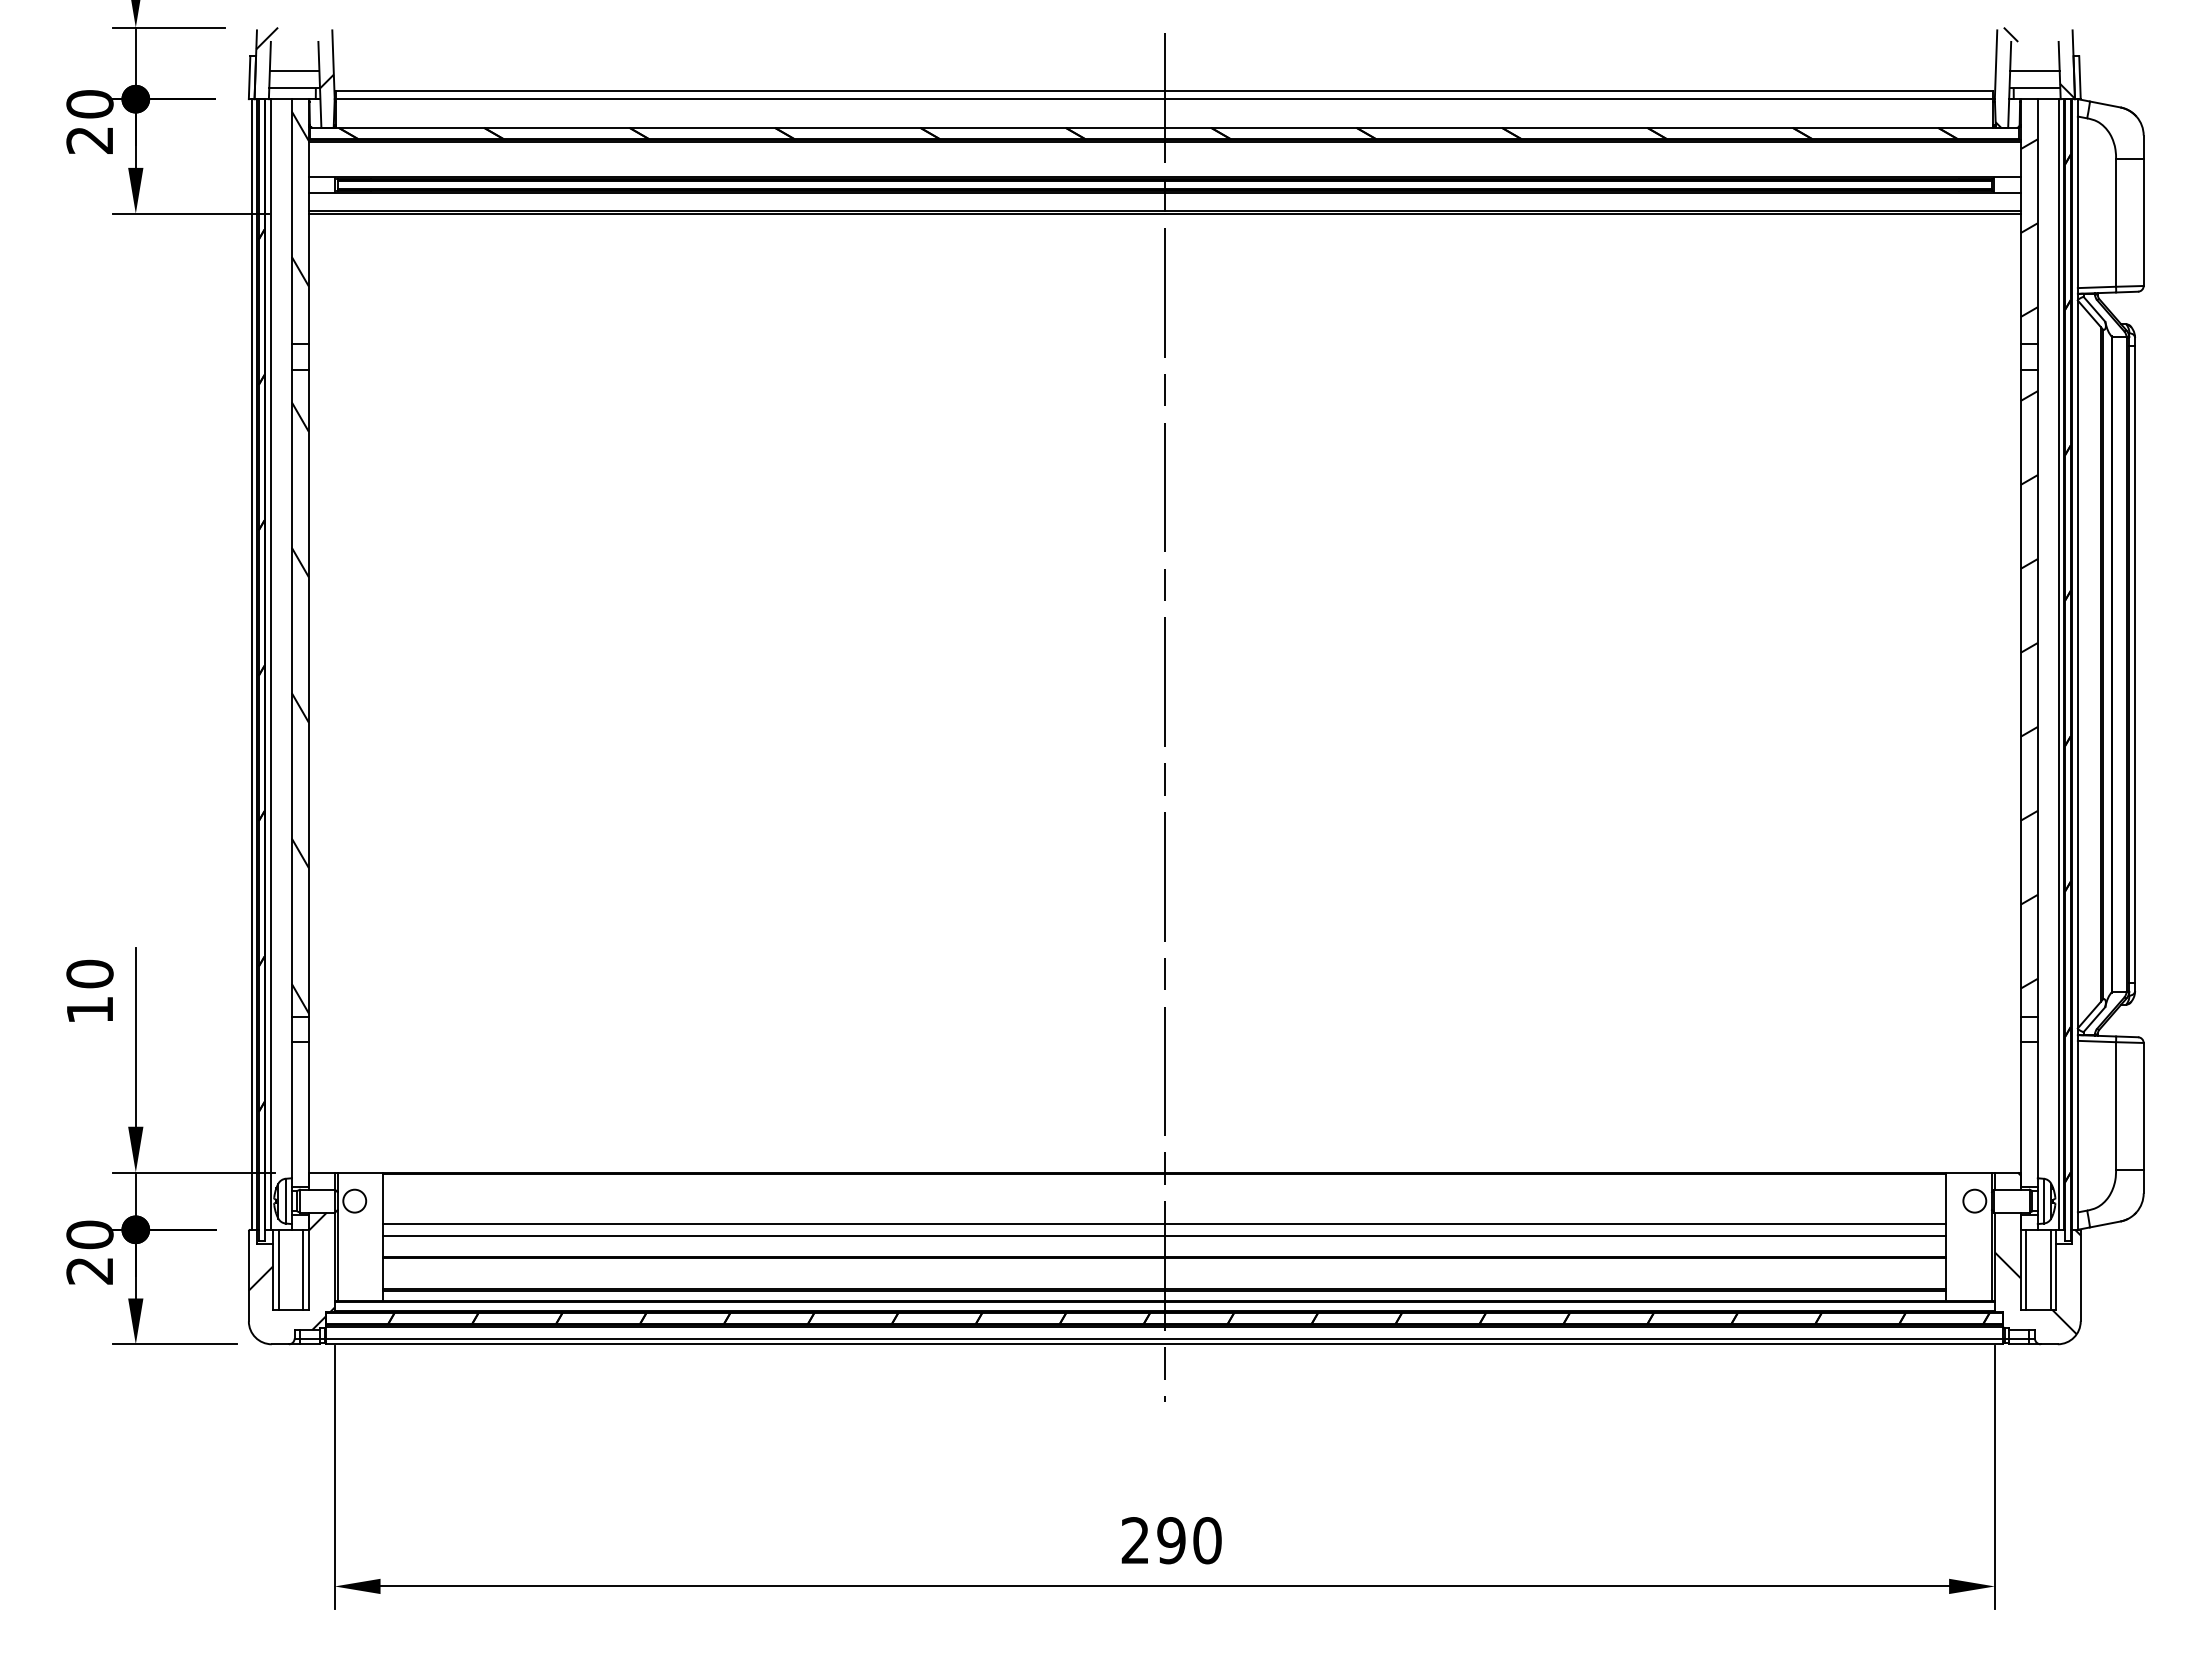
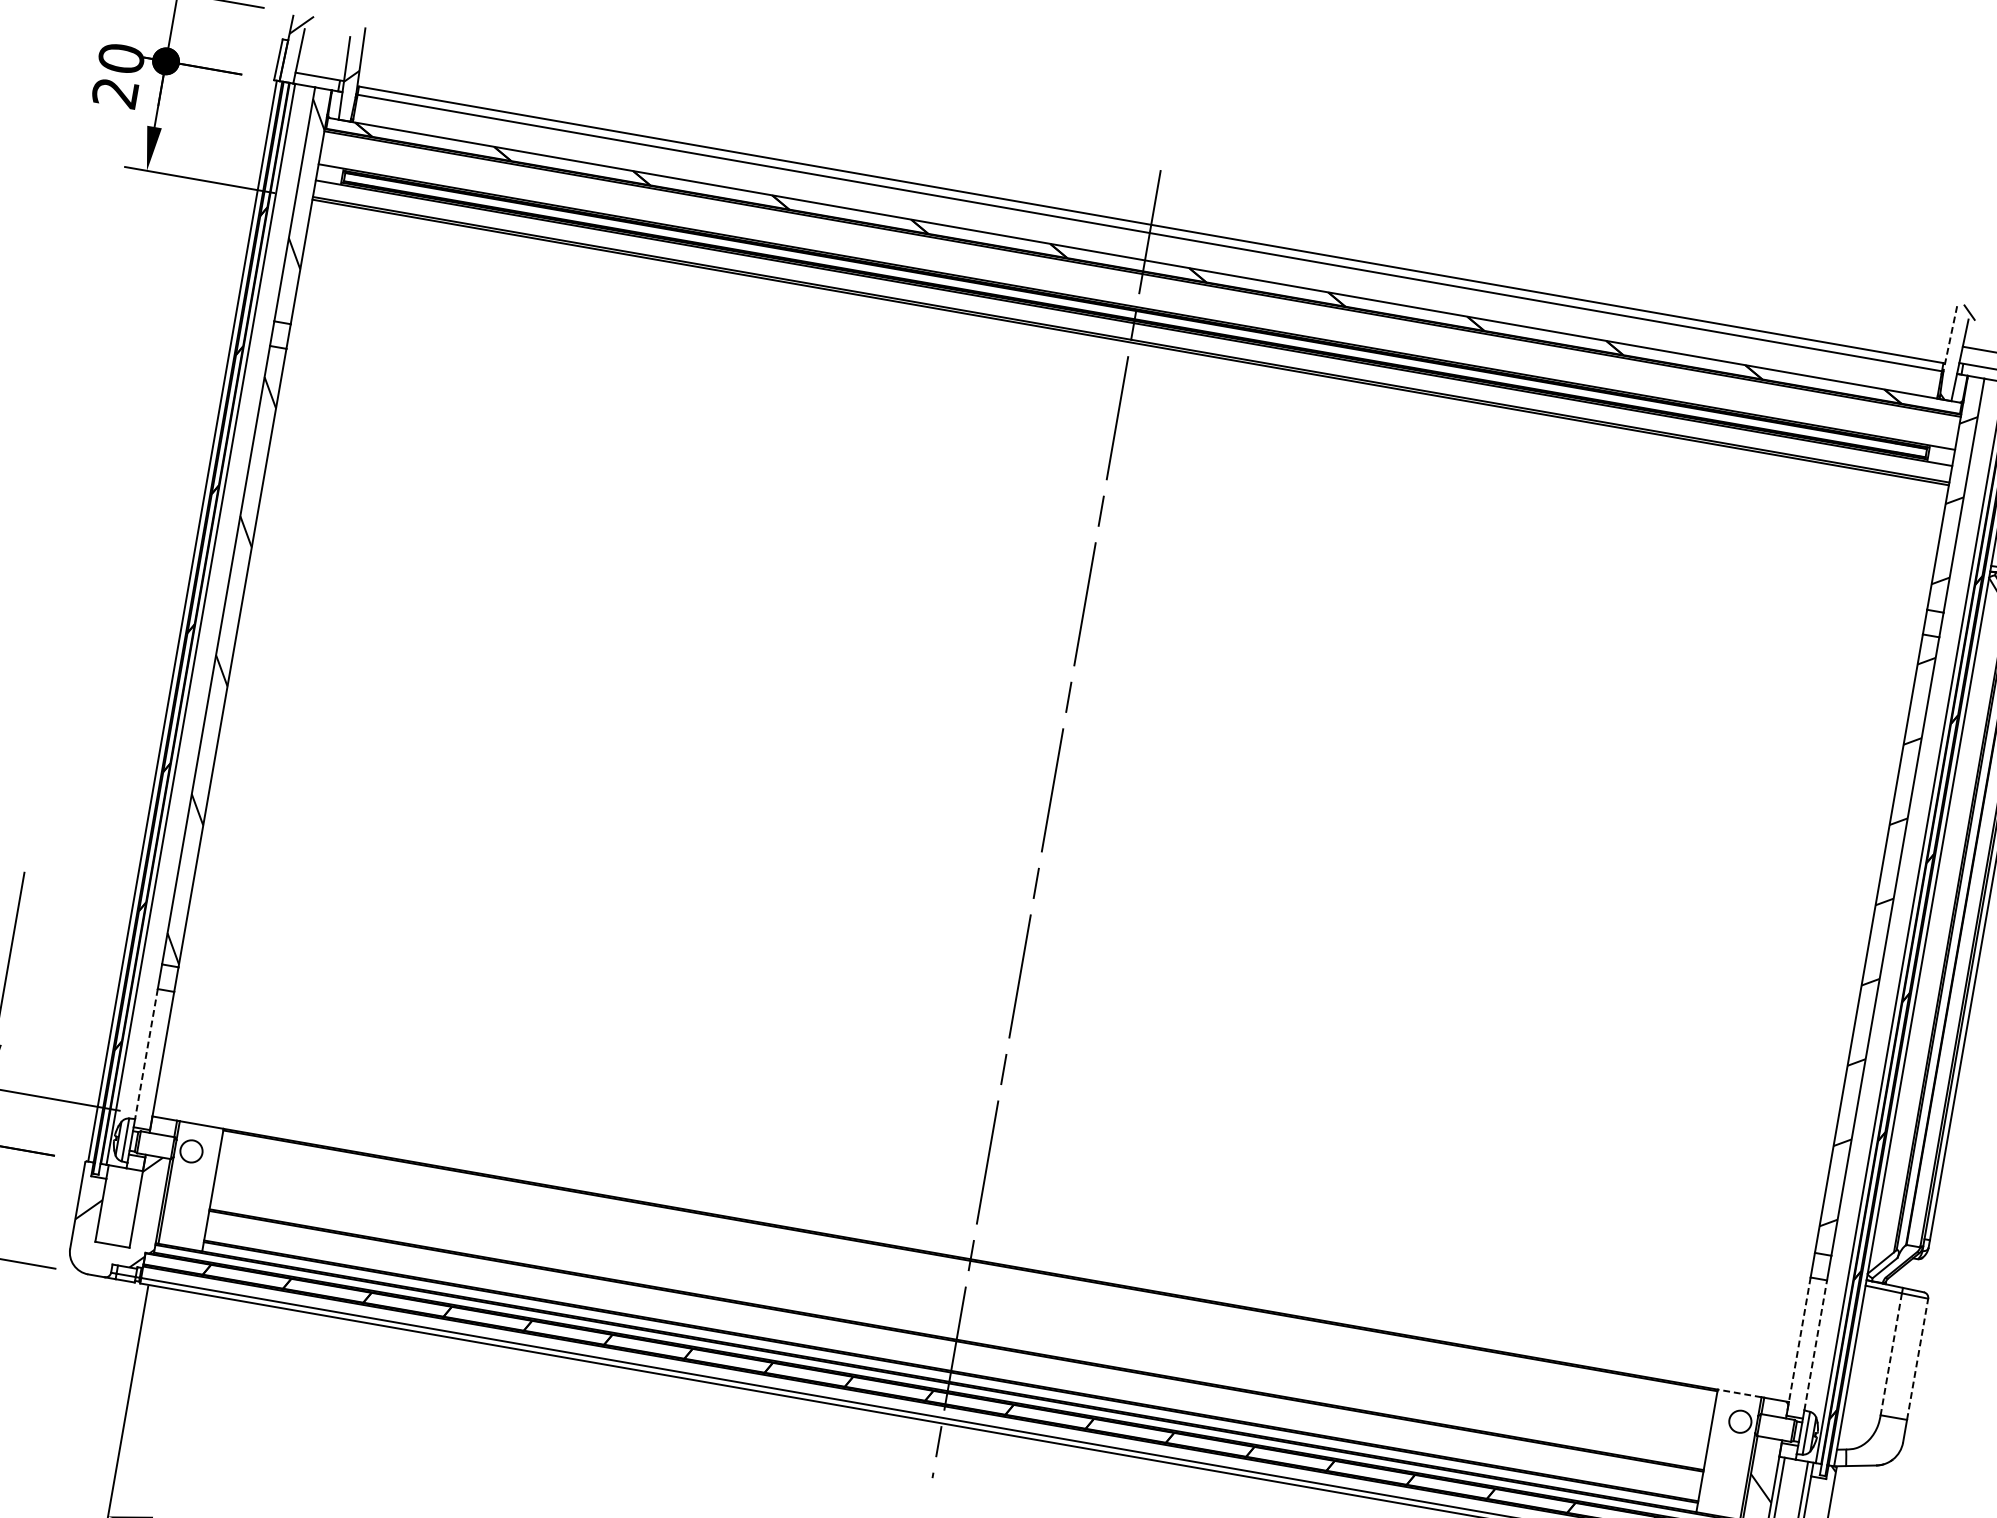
line: (1996, 65) -> (1950, 339), solid -> dashed
line: (294, 70) -> (322, 60), removed
line: (2116, 1105) -> (1891, 1353), solid -> dashed
line: (2143, 1105) -> (1917, 1358), solid -> dashed
line: (291, 1110) -> (146, 1054), solid -> dashed
line: (2037, 1110) -> (1815, 1345), solid -> dashed
line: (2020, 1115) -> (1798, 1347), solid -> dashed
line: (1969, 1172) -> (1740, 1393), solid -> dashed
line: (1164, 1224) -> (961, 1308), removed
line: (1164, 1235) -> (959, 1319), removed
line: (278, 1269) -> (107, 1204), removed
line: (303, 1269) -> (131, 1208), removed

